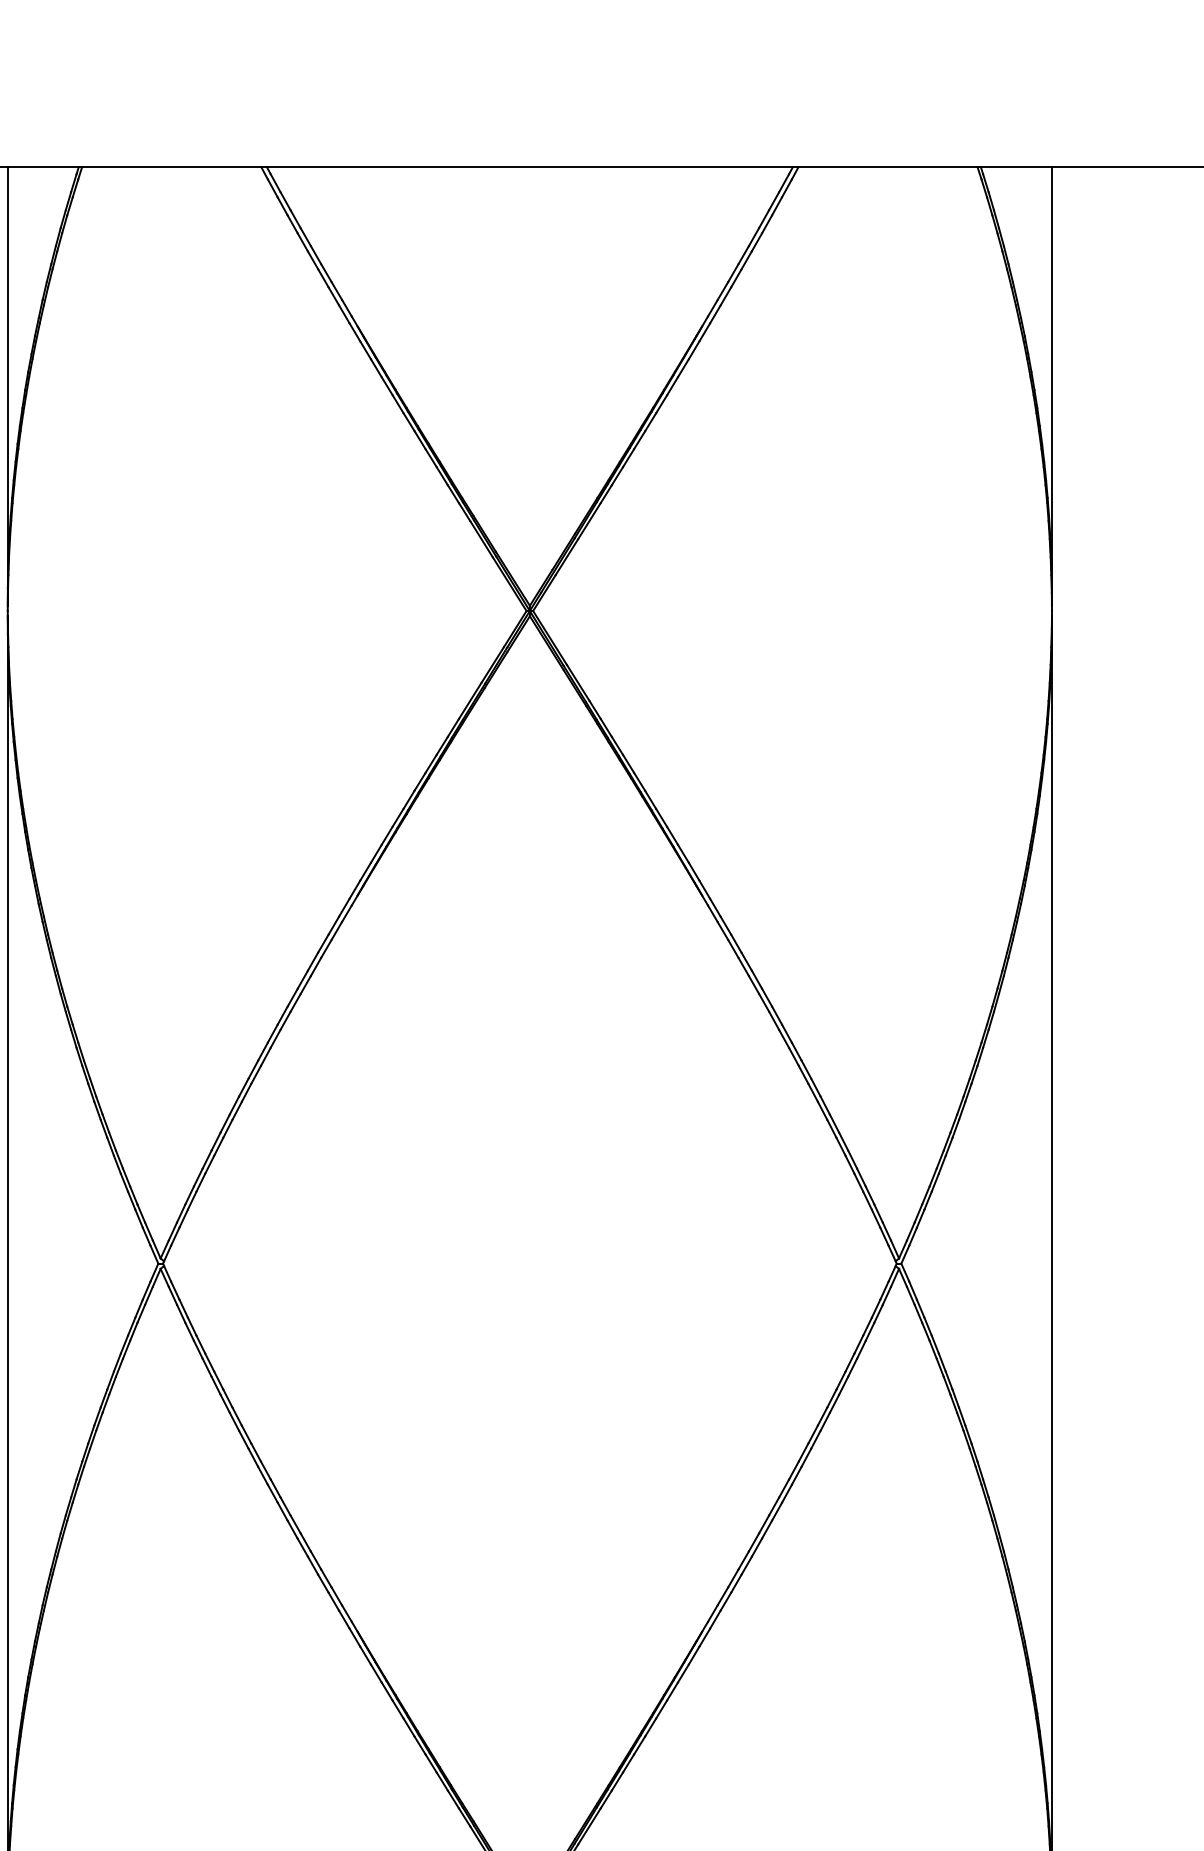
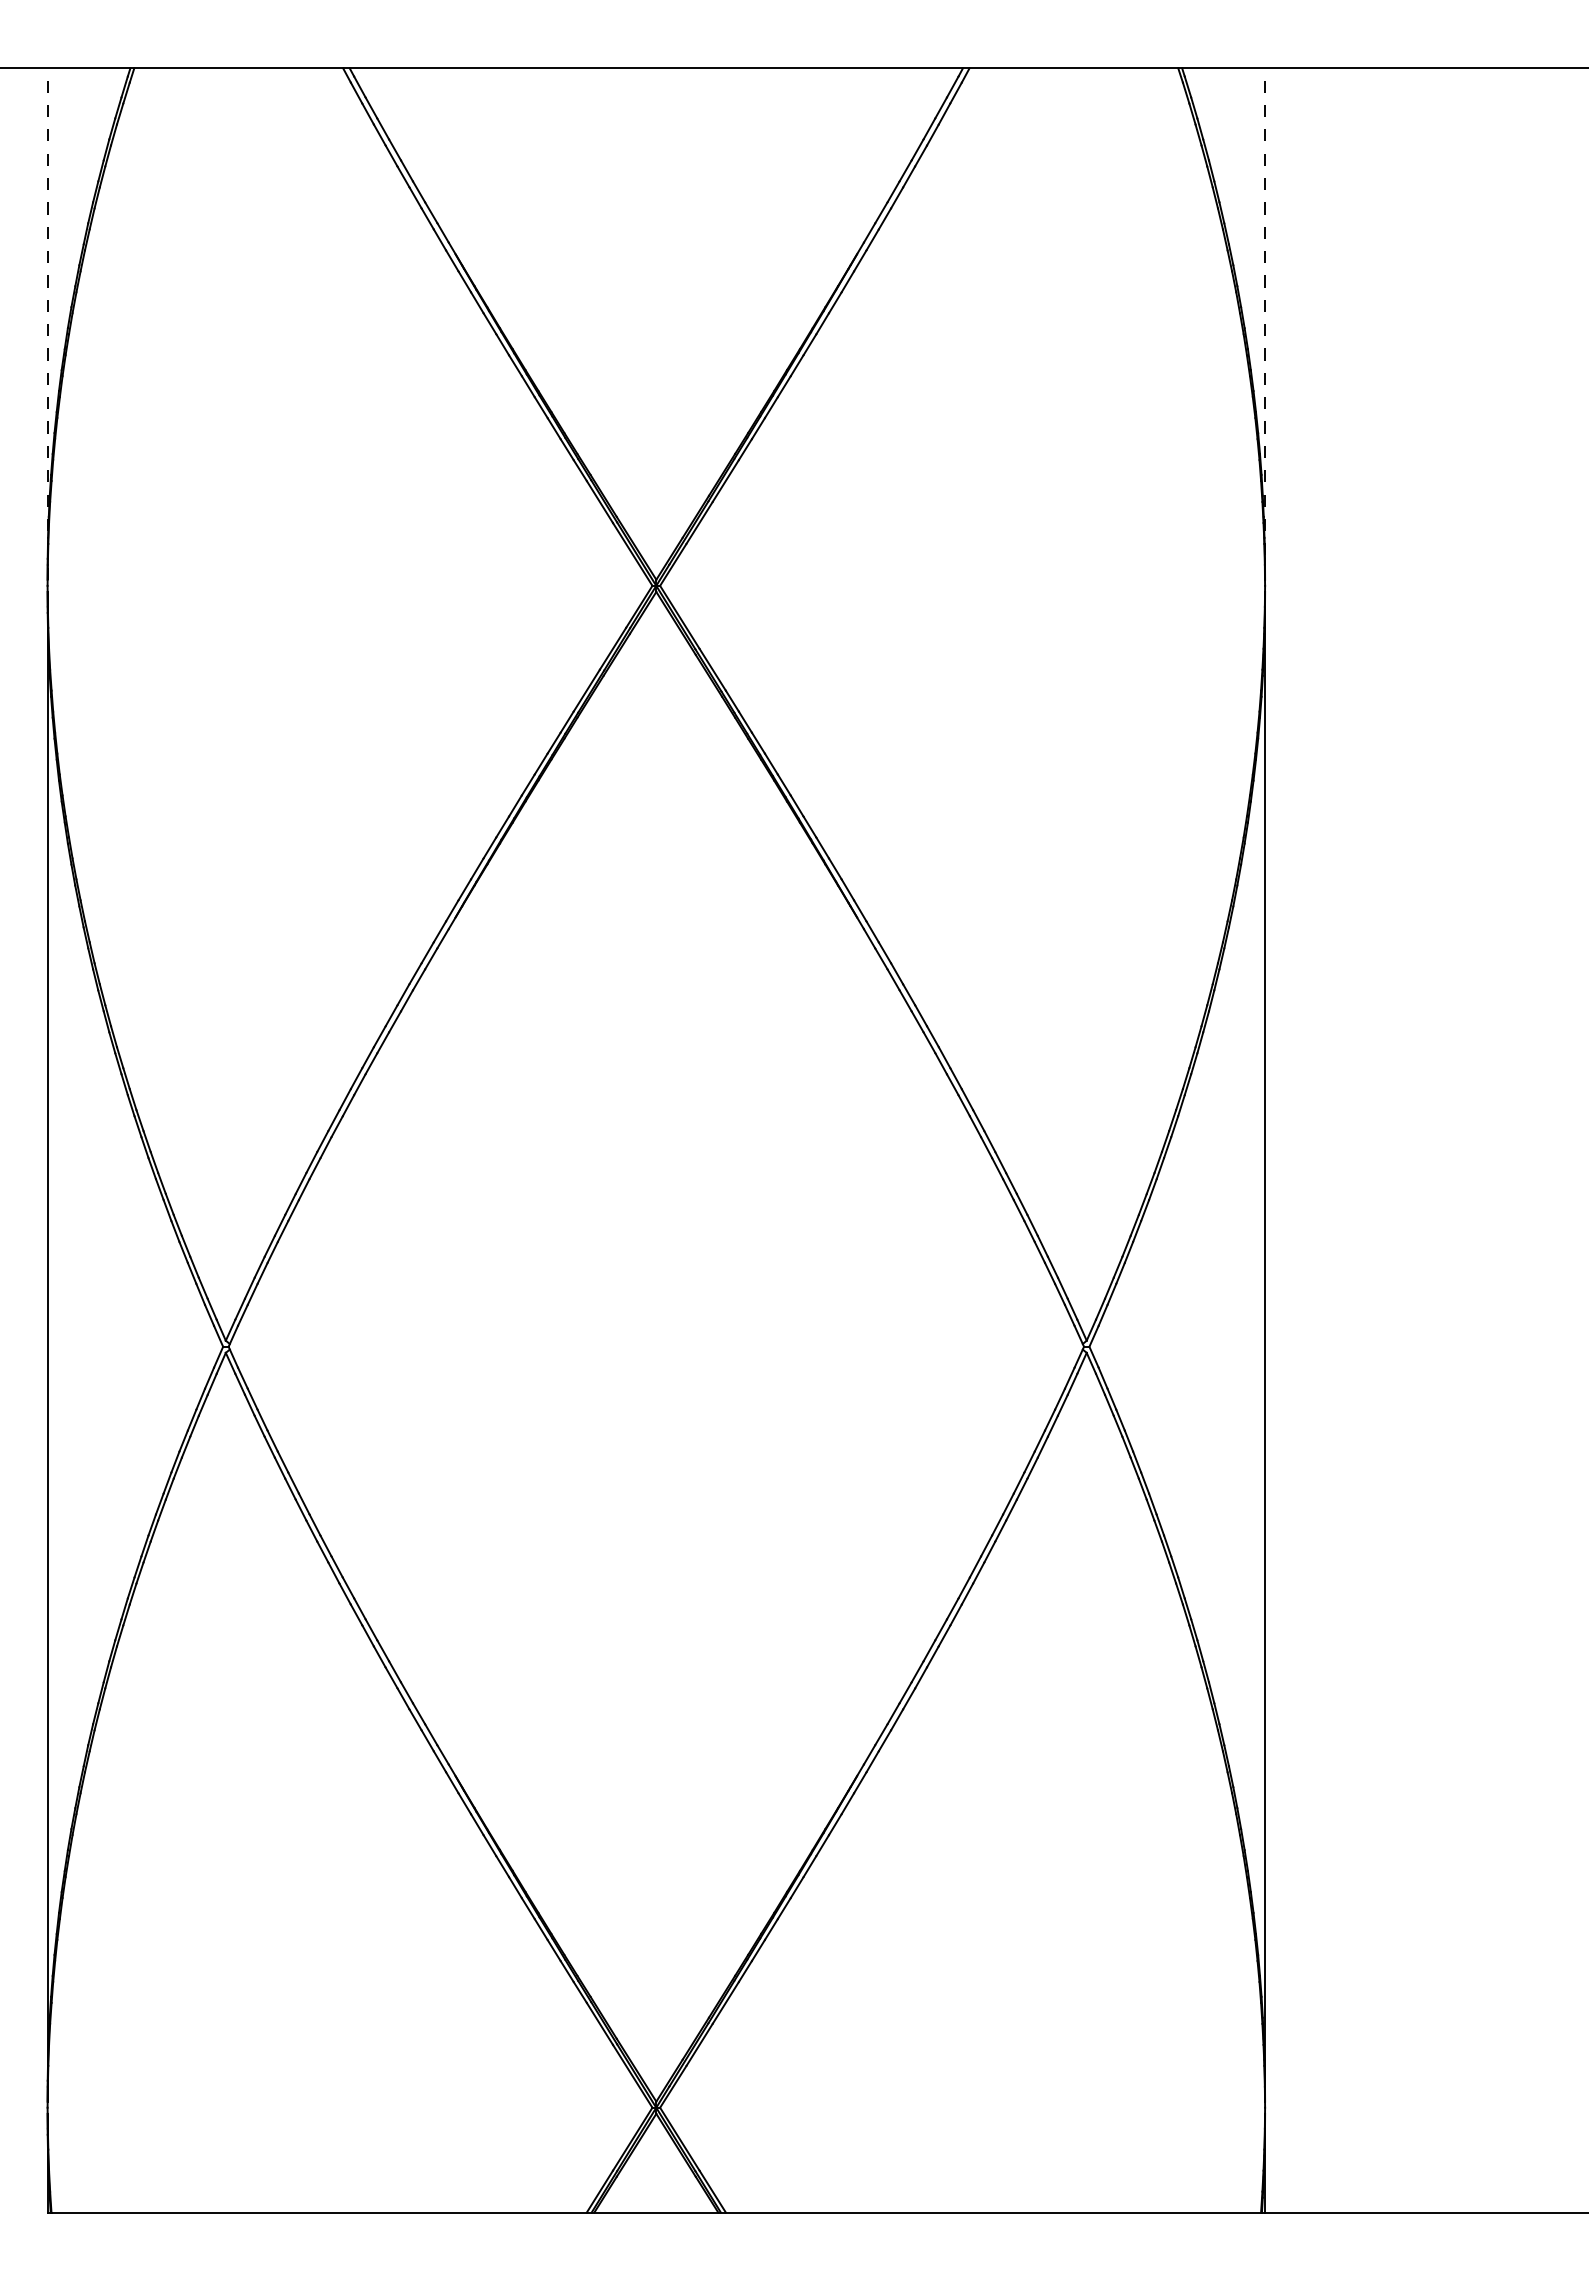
line: (7, 386) -> (47, 324), solid -> dashed
line: (1052, 386) -> (1265, 324), solid -> dashed

